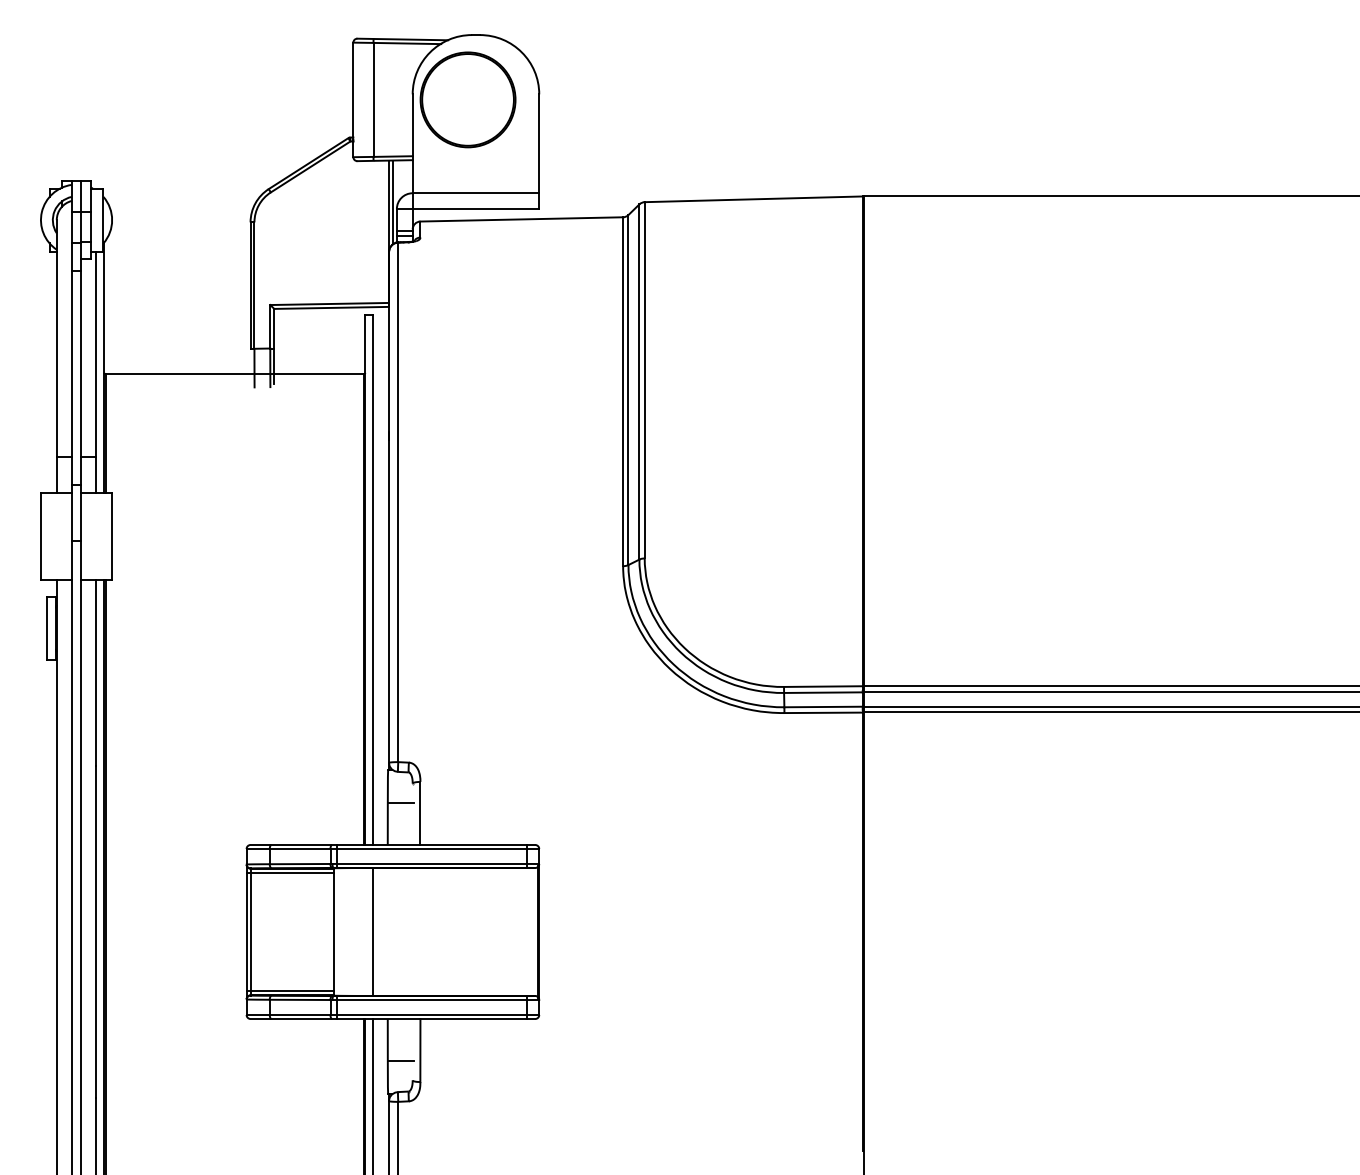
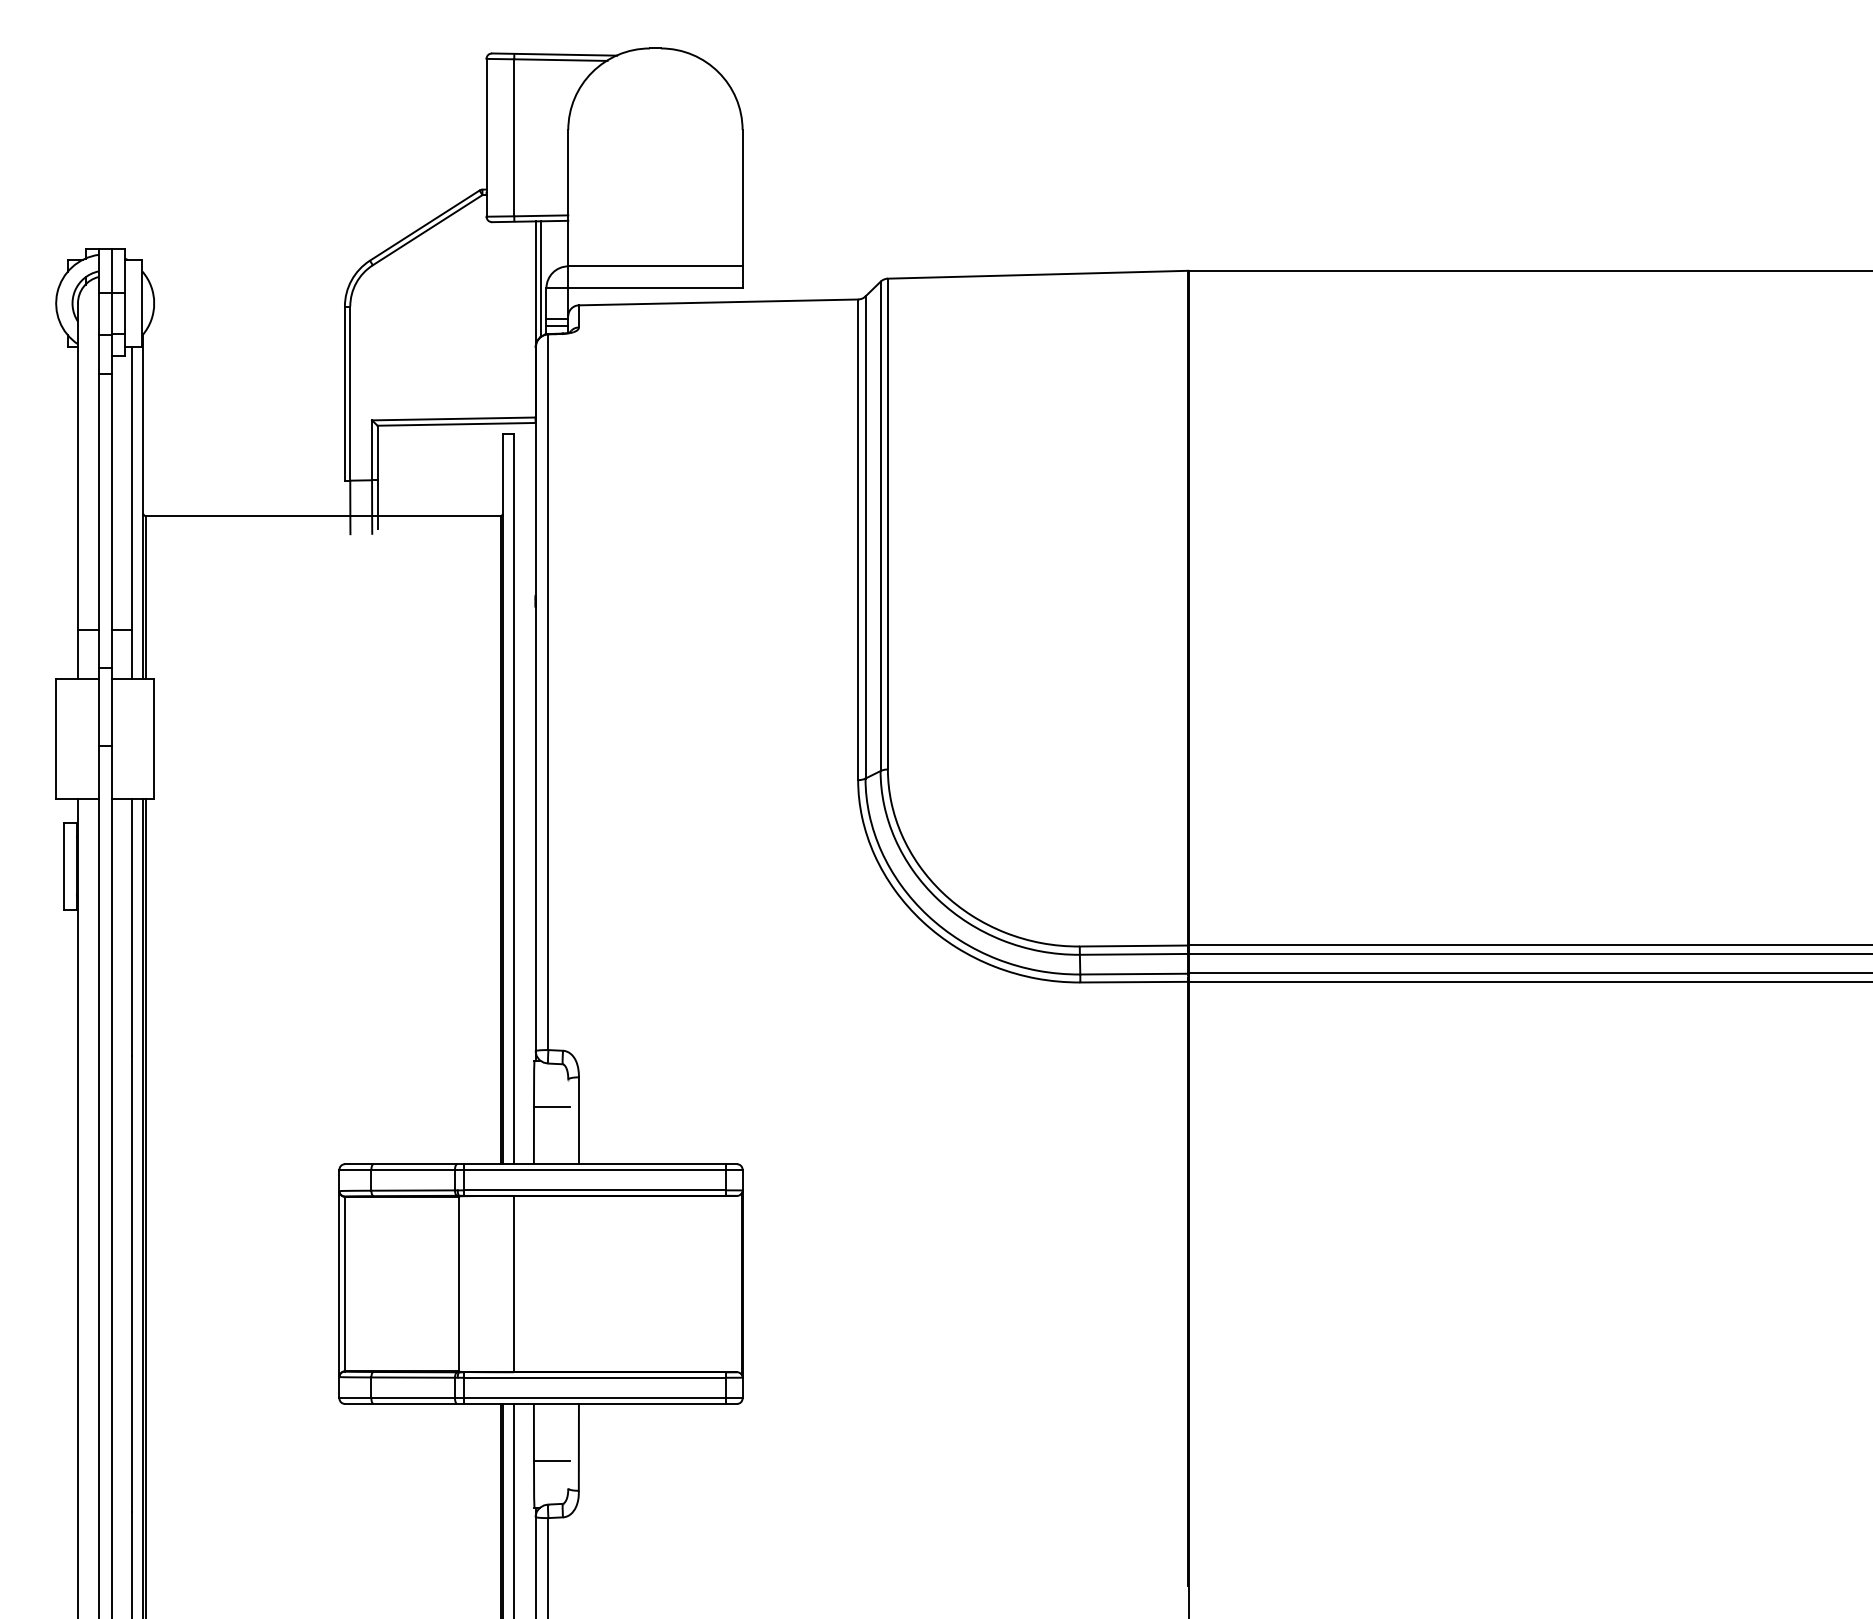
part: (468, 99) -> (644, 137), removed
line: (290, 872) -> (399, 1202), removed
line: (290, 991) -> (399, 1365), removed

